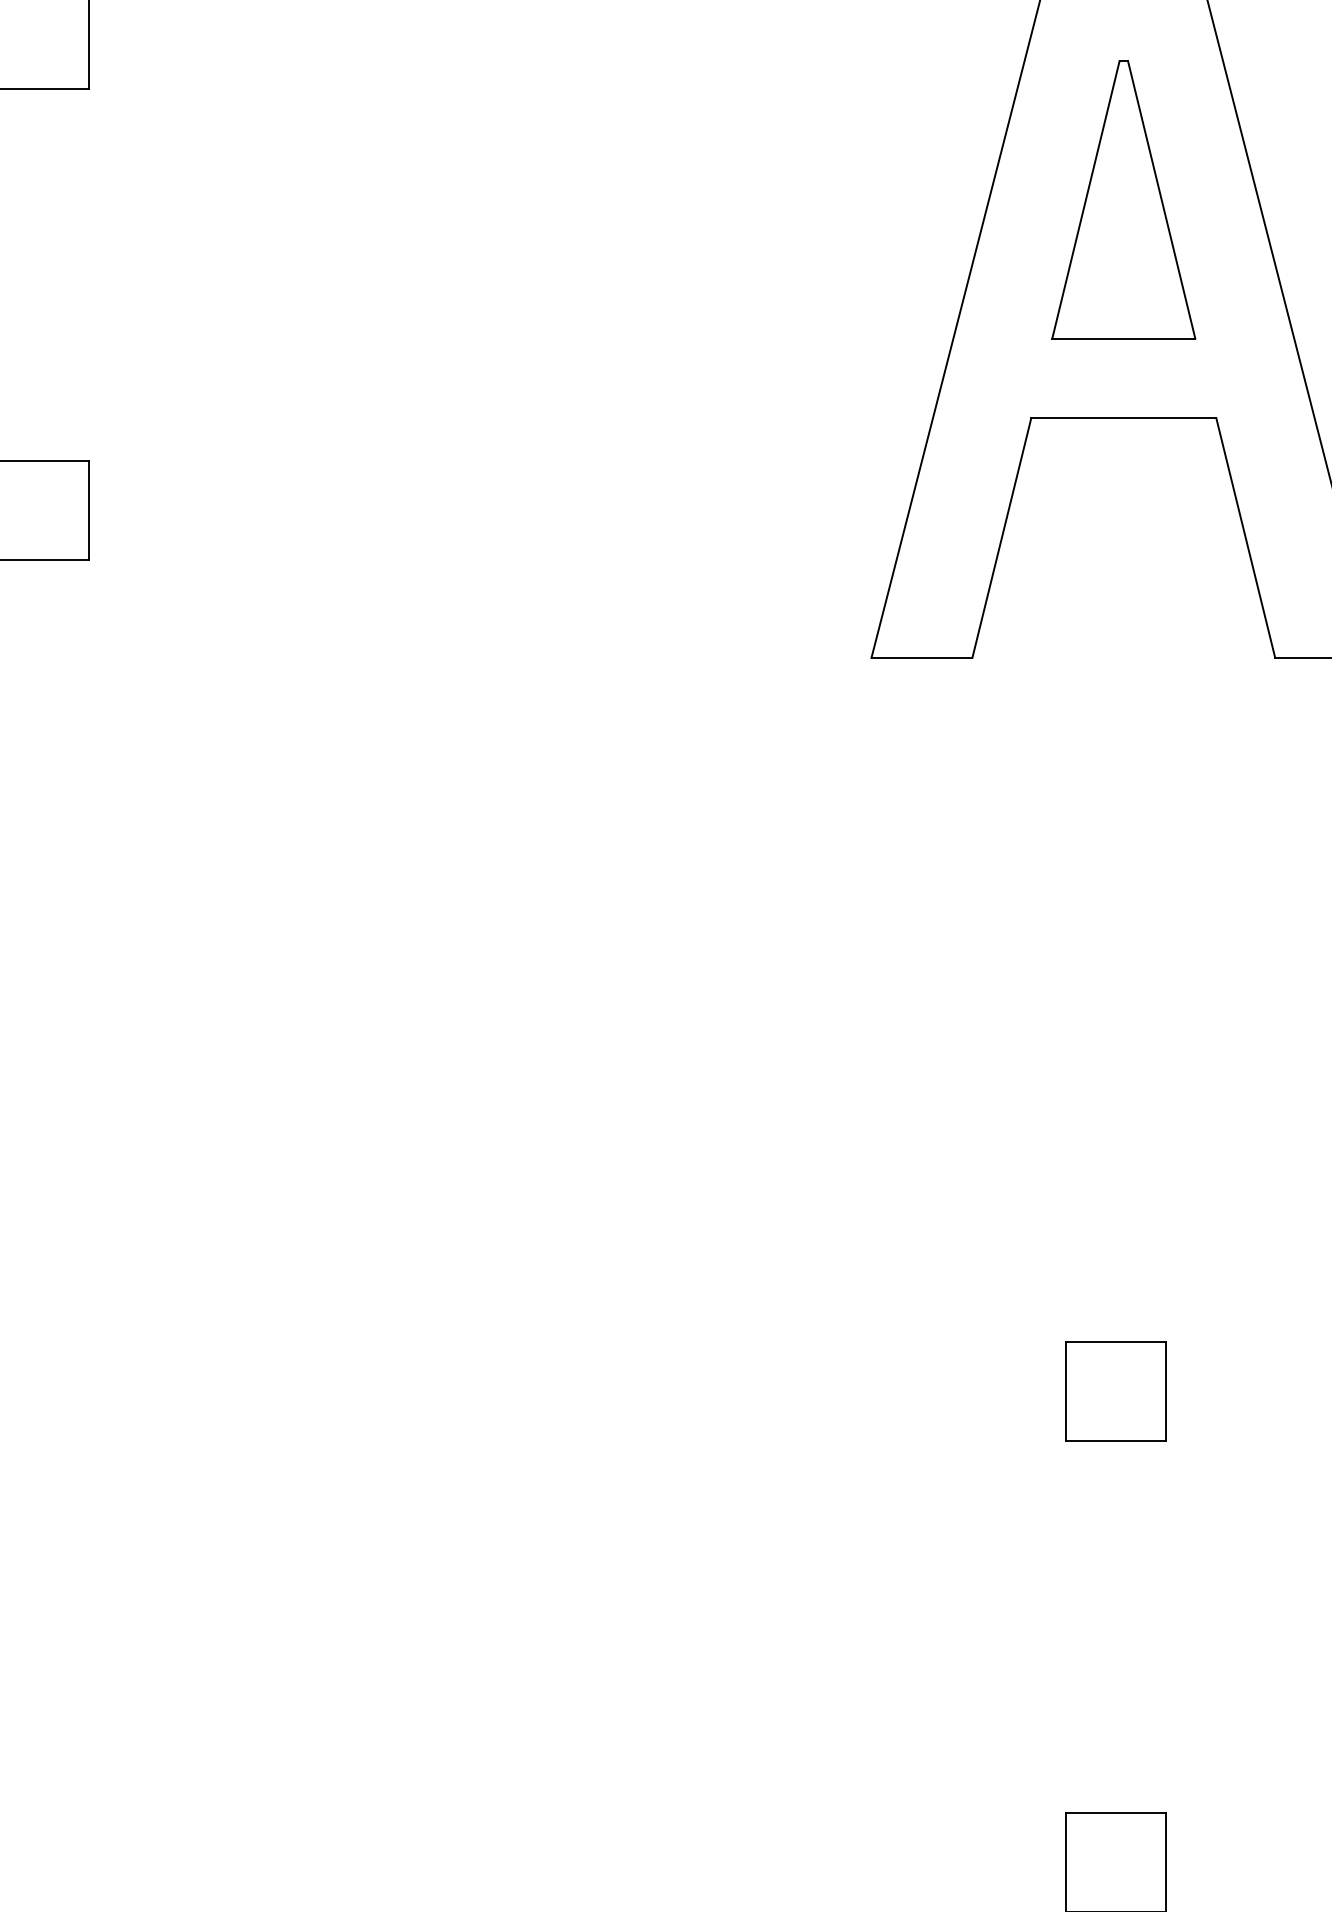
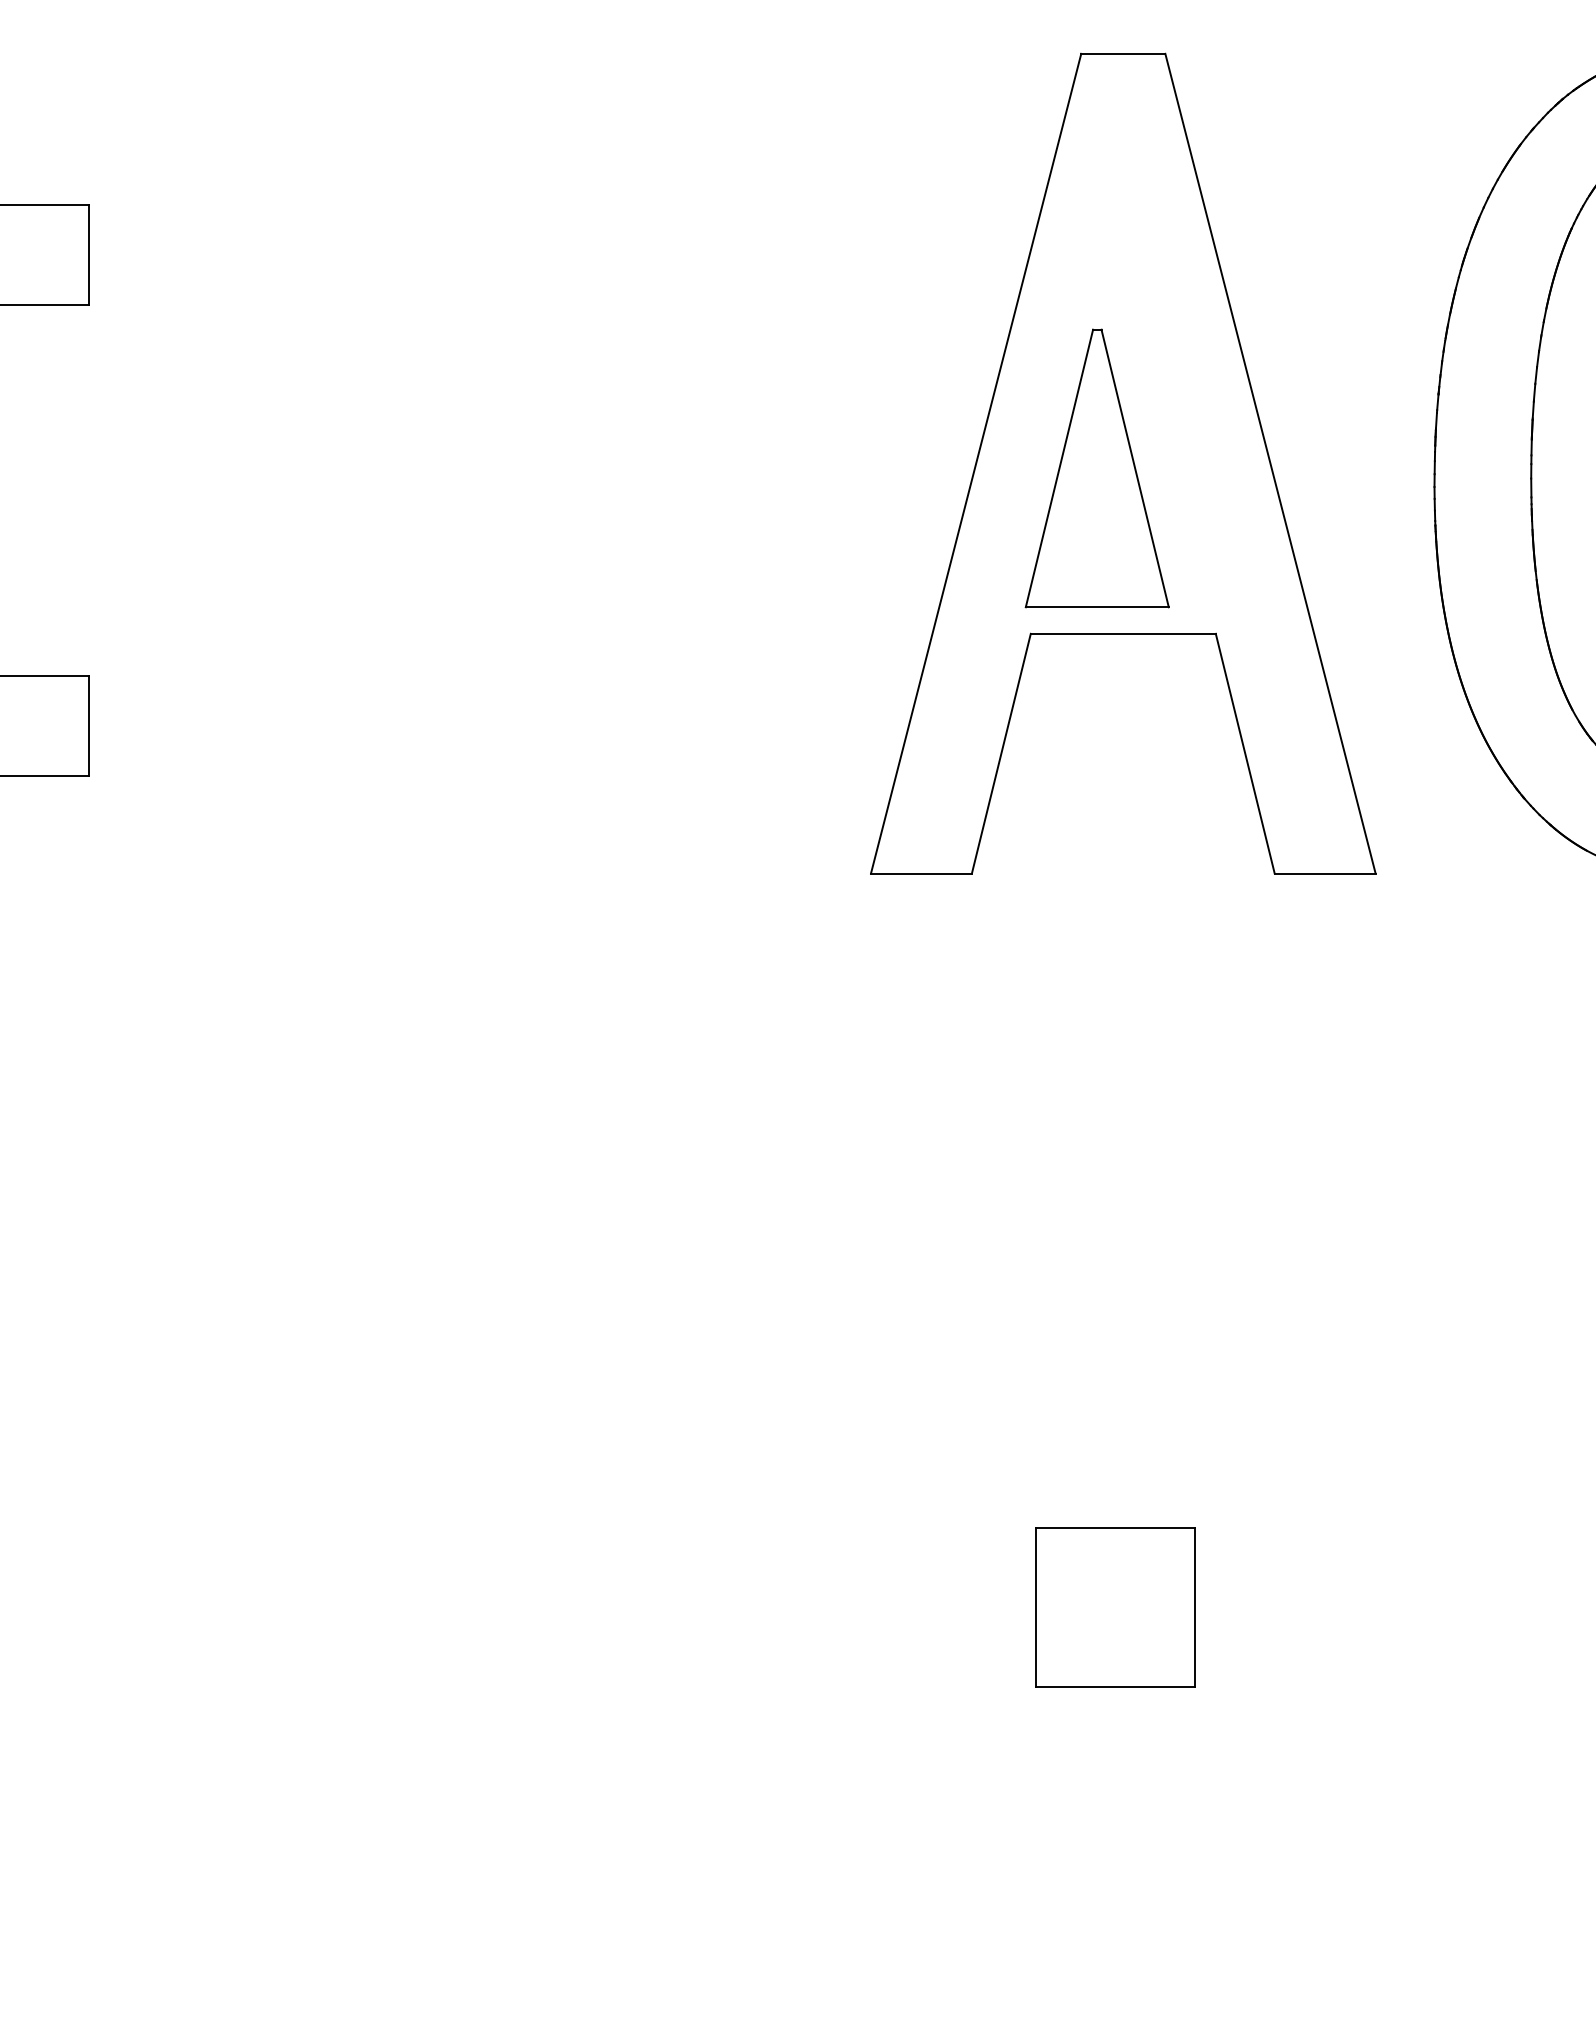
part: (1123, 199) -> (1096, 468), moved
part: (1116, 1390) -> (1115, 1606), size x1.6

